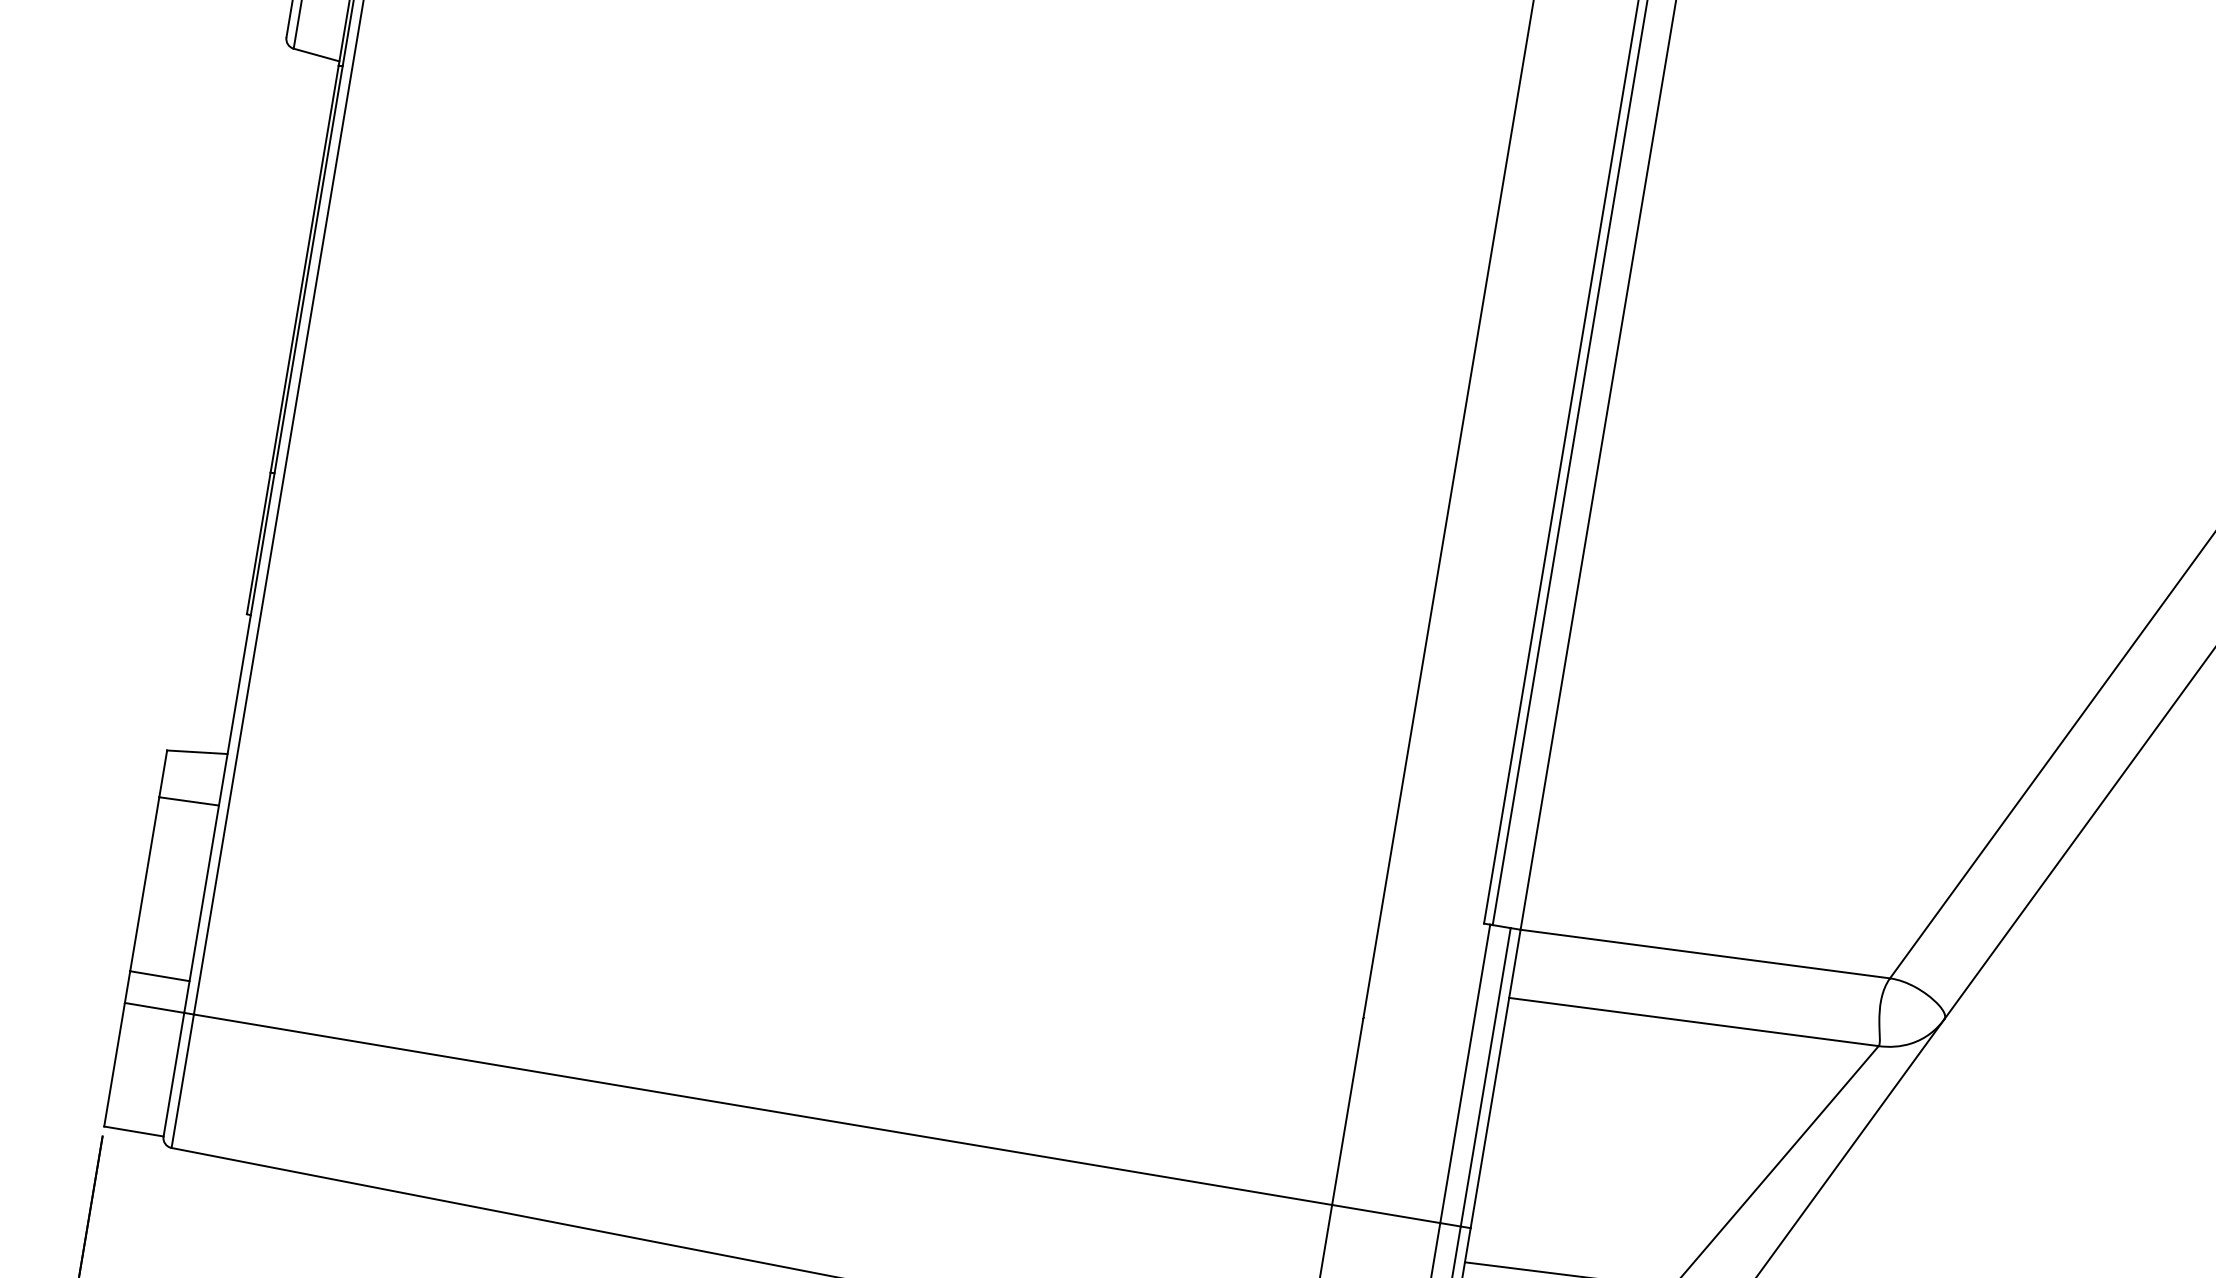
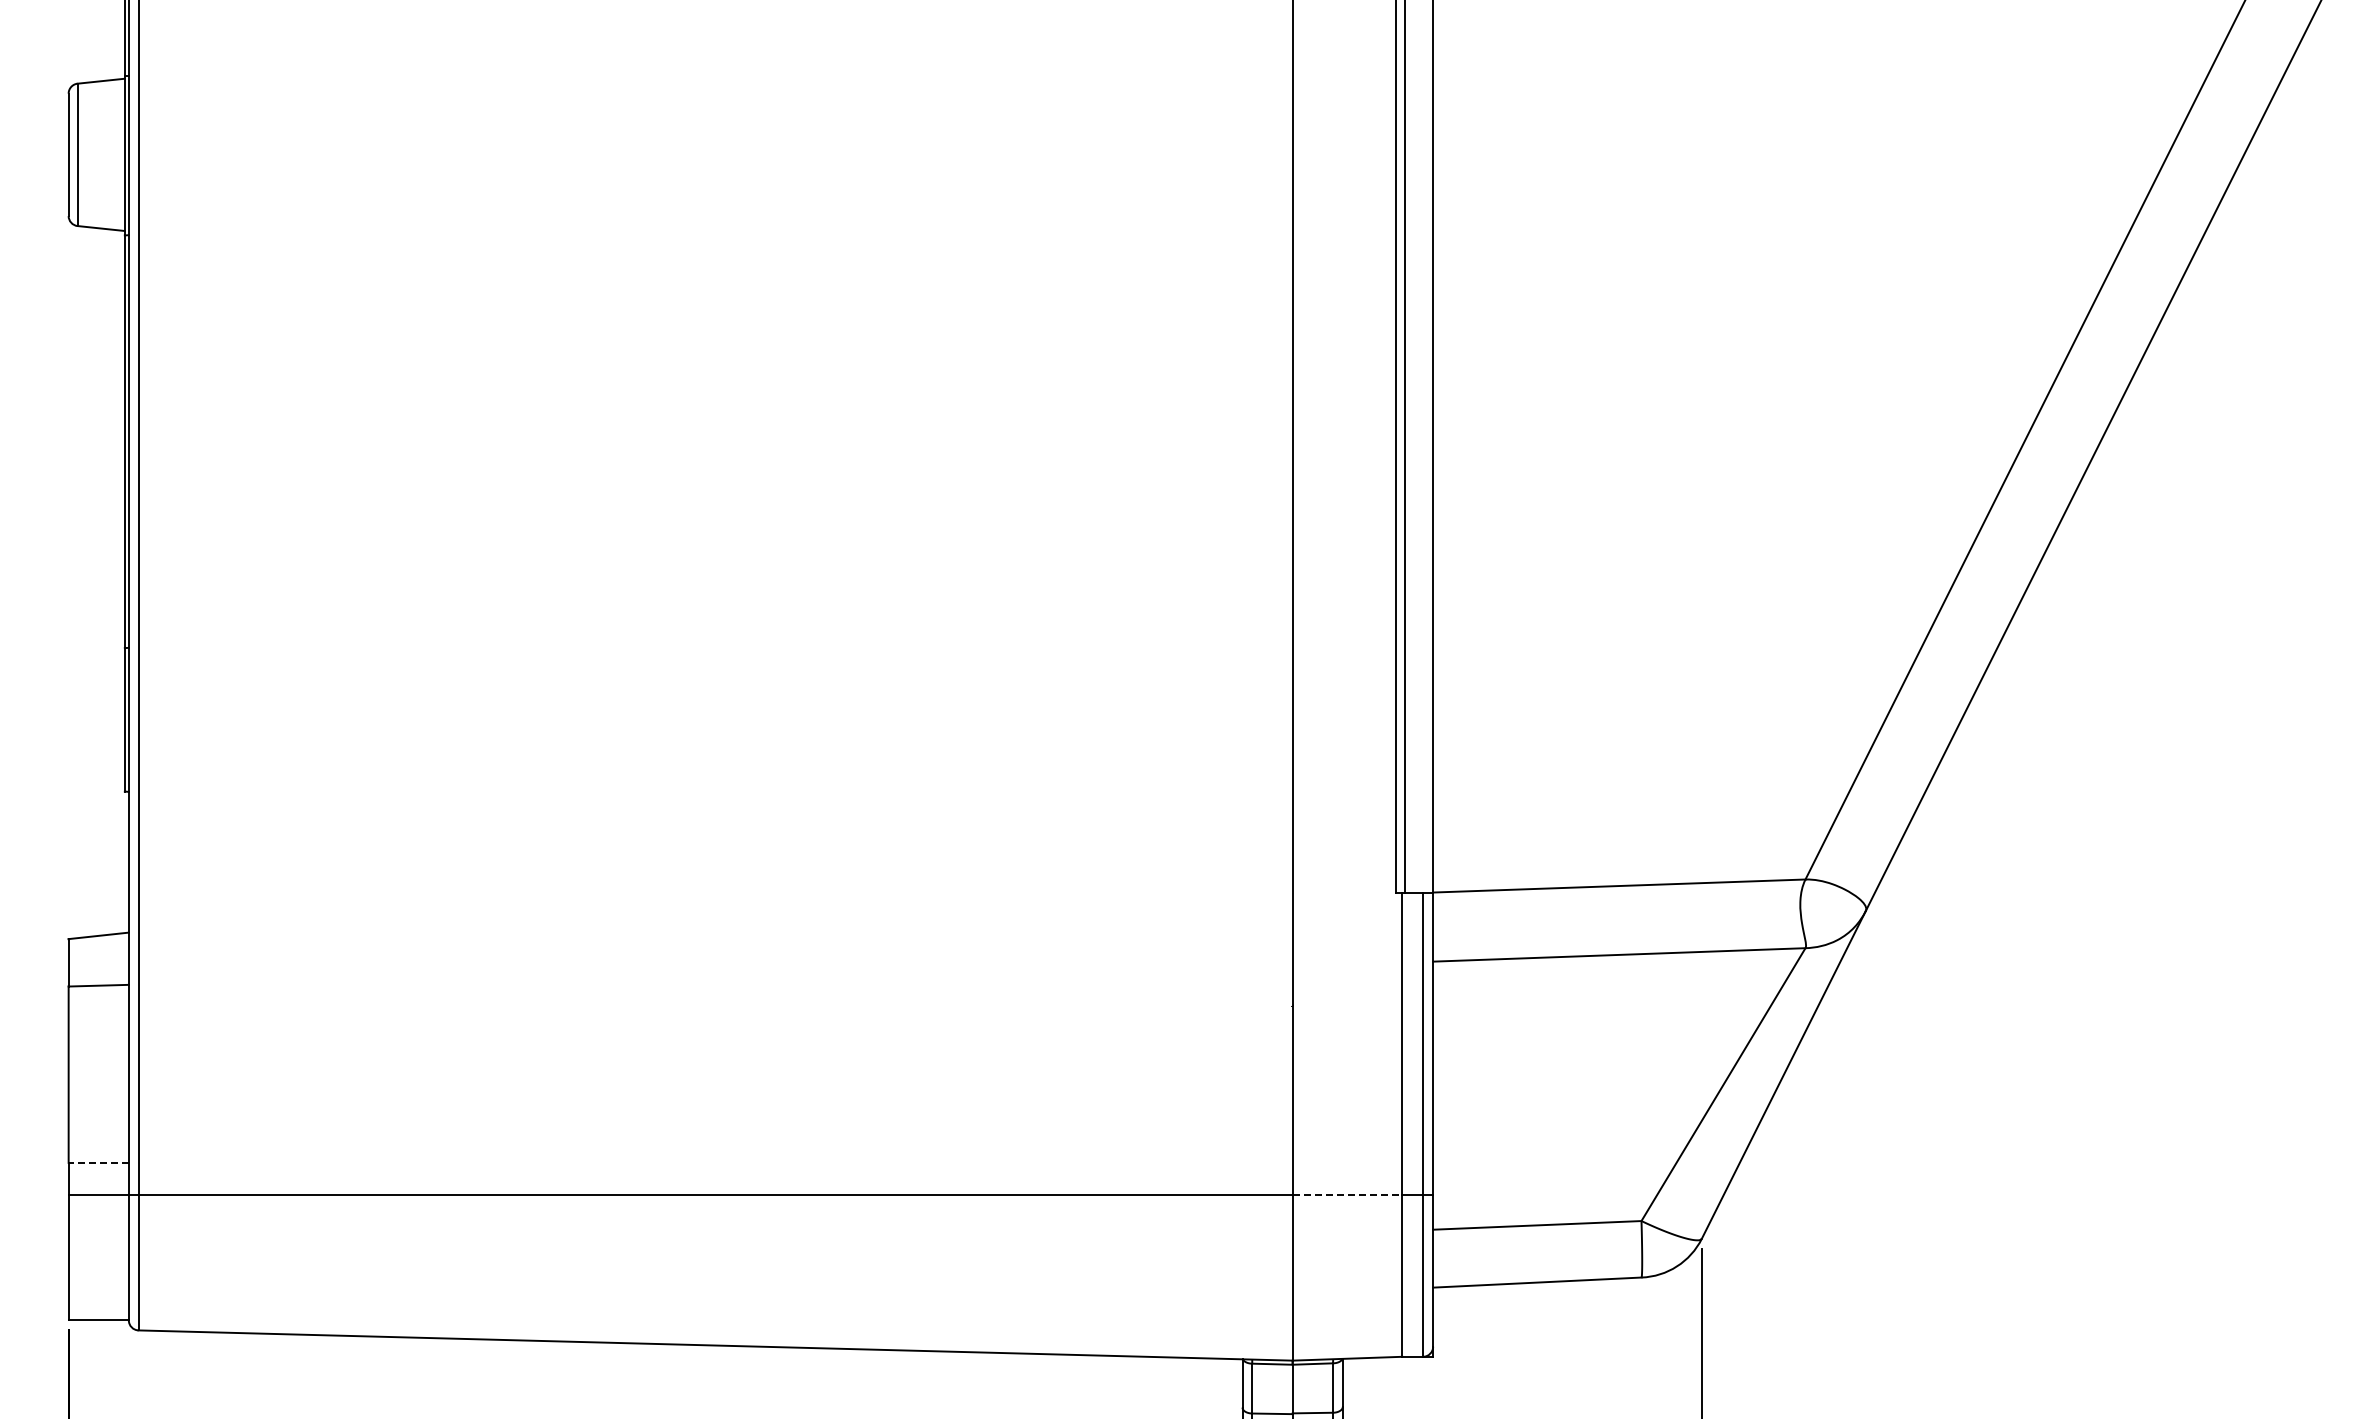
line: (159, 975) -> (98, 1162), solid -> dashed
line: (1386, 1214) -> (1347, 1195), solid -> dashed

